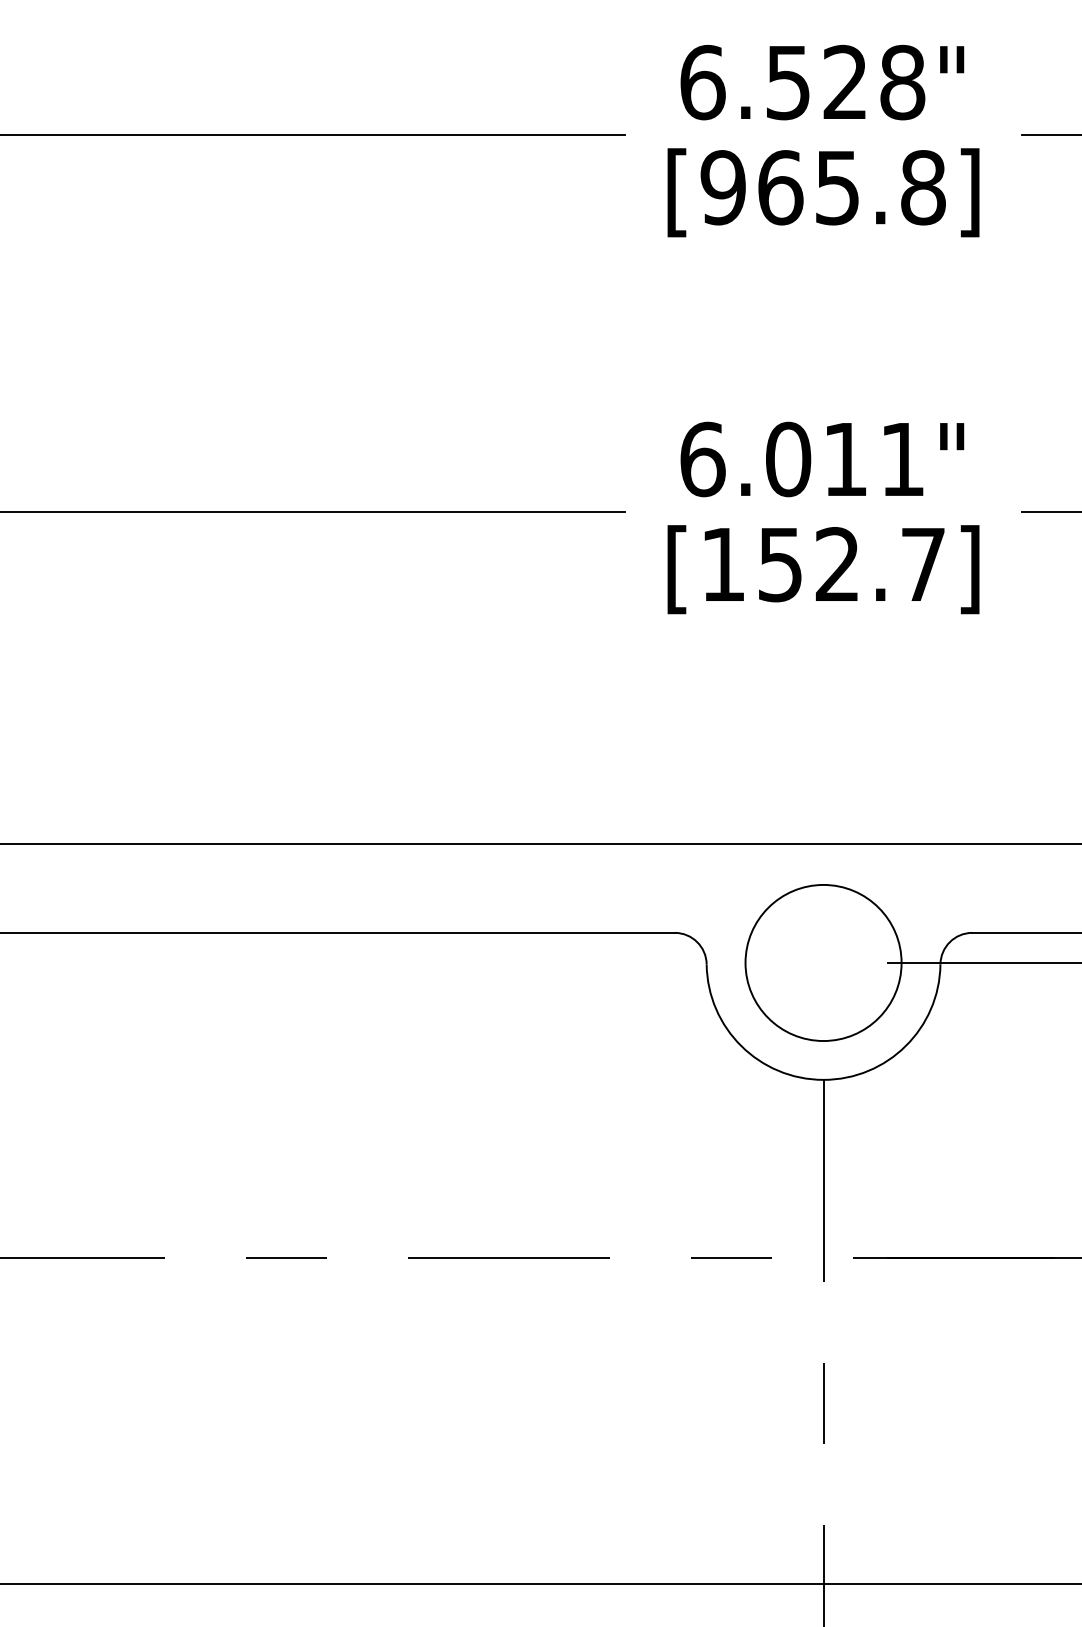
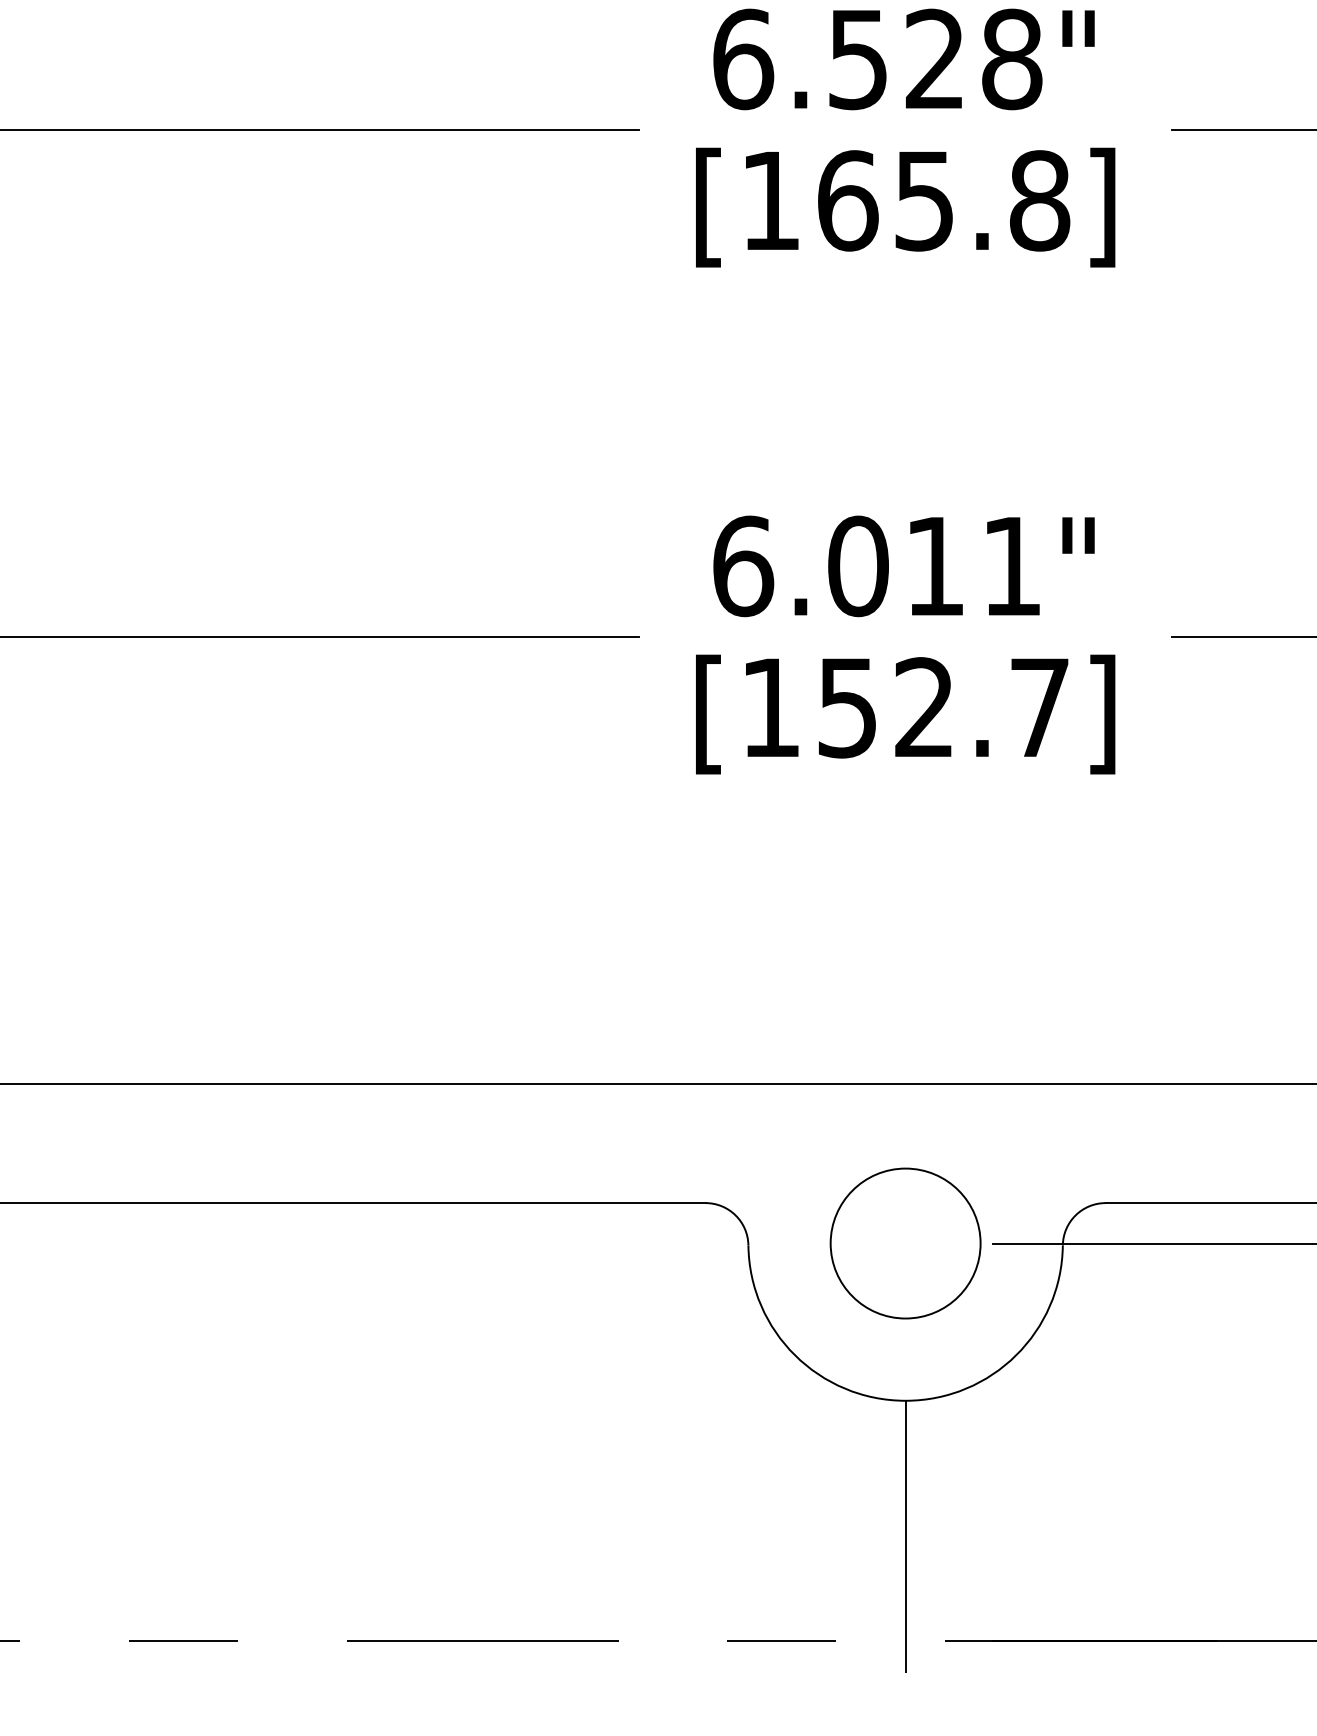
text: (722, 187) -> (769, 200), [965.8] -> [165.8]
circle: (823, 962) -> (905, 1242), size x0.71

